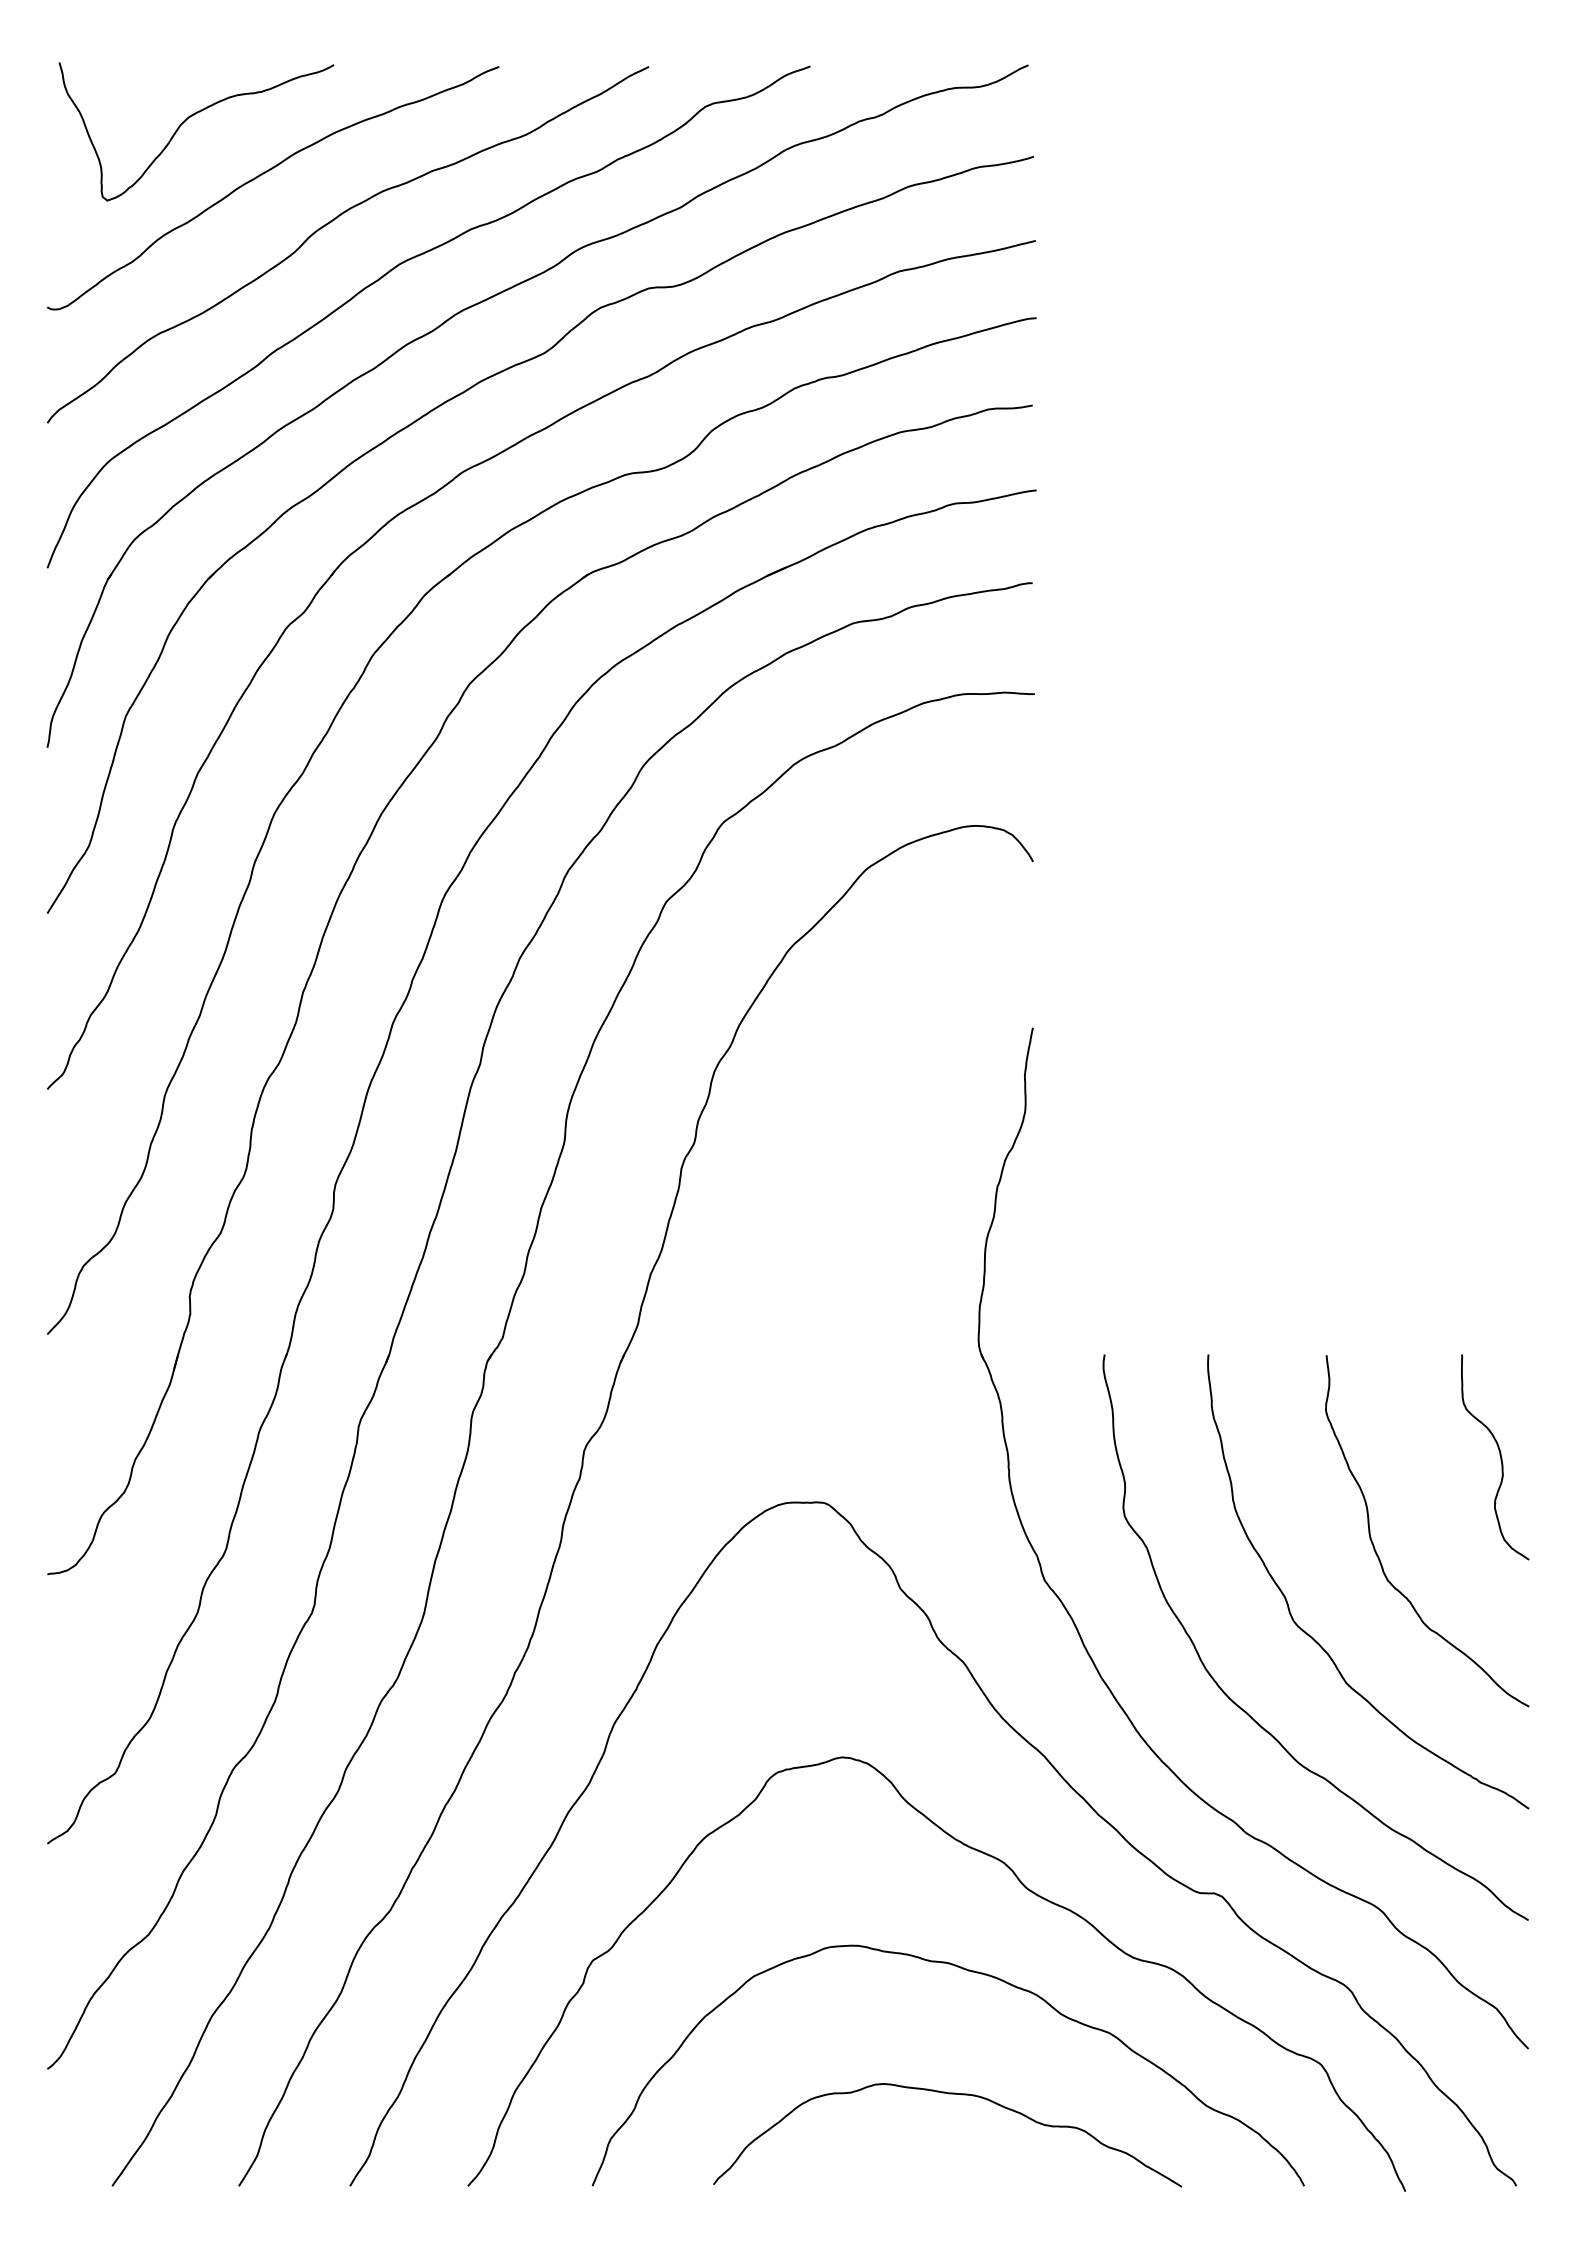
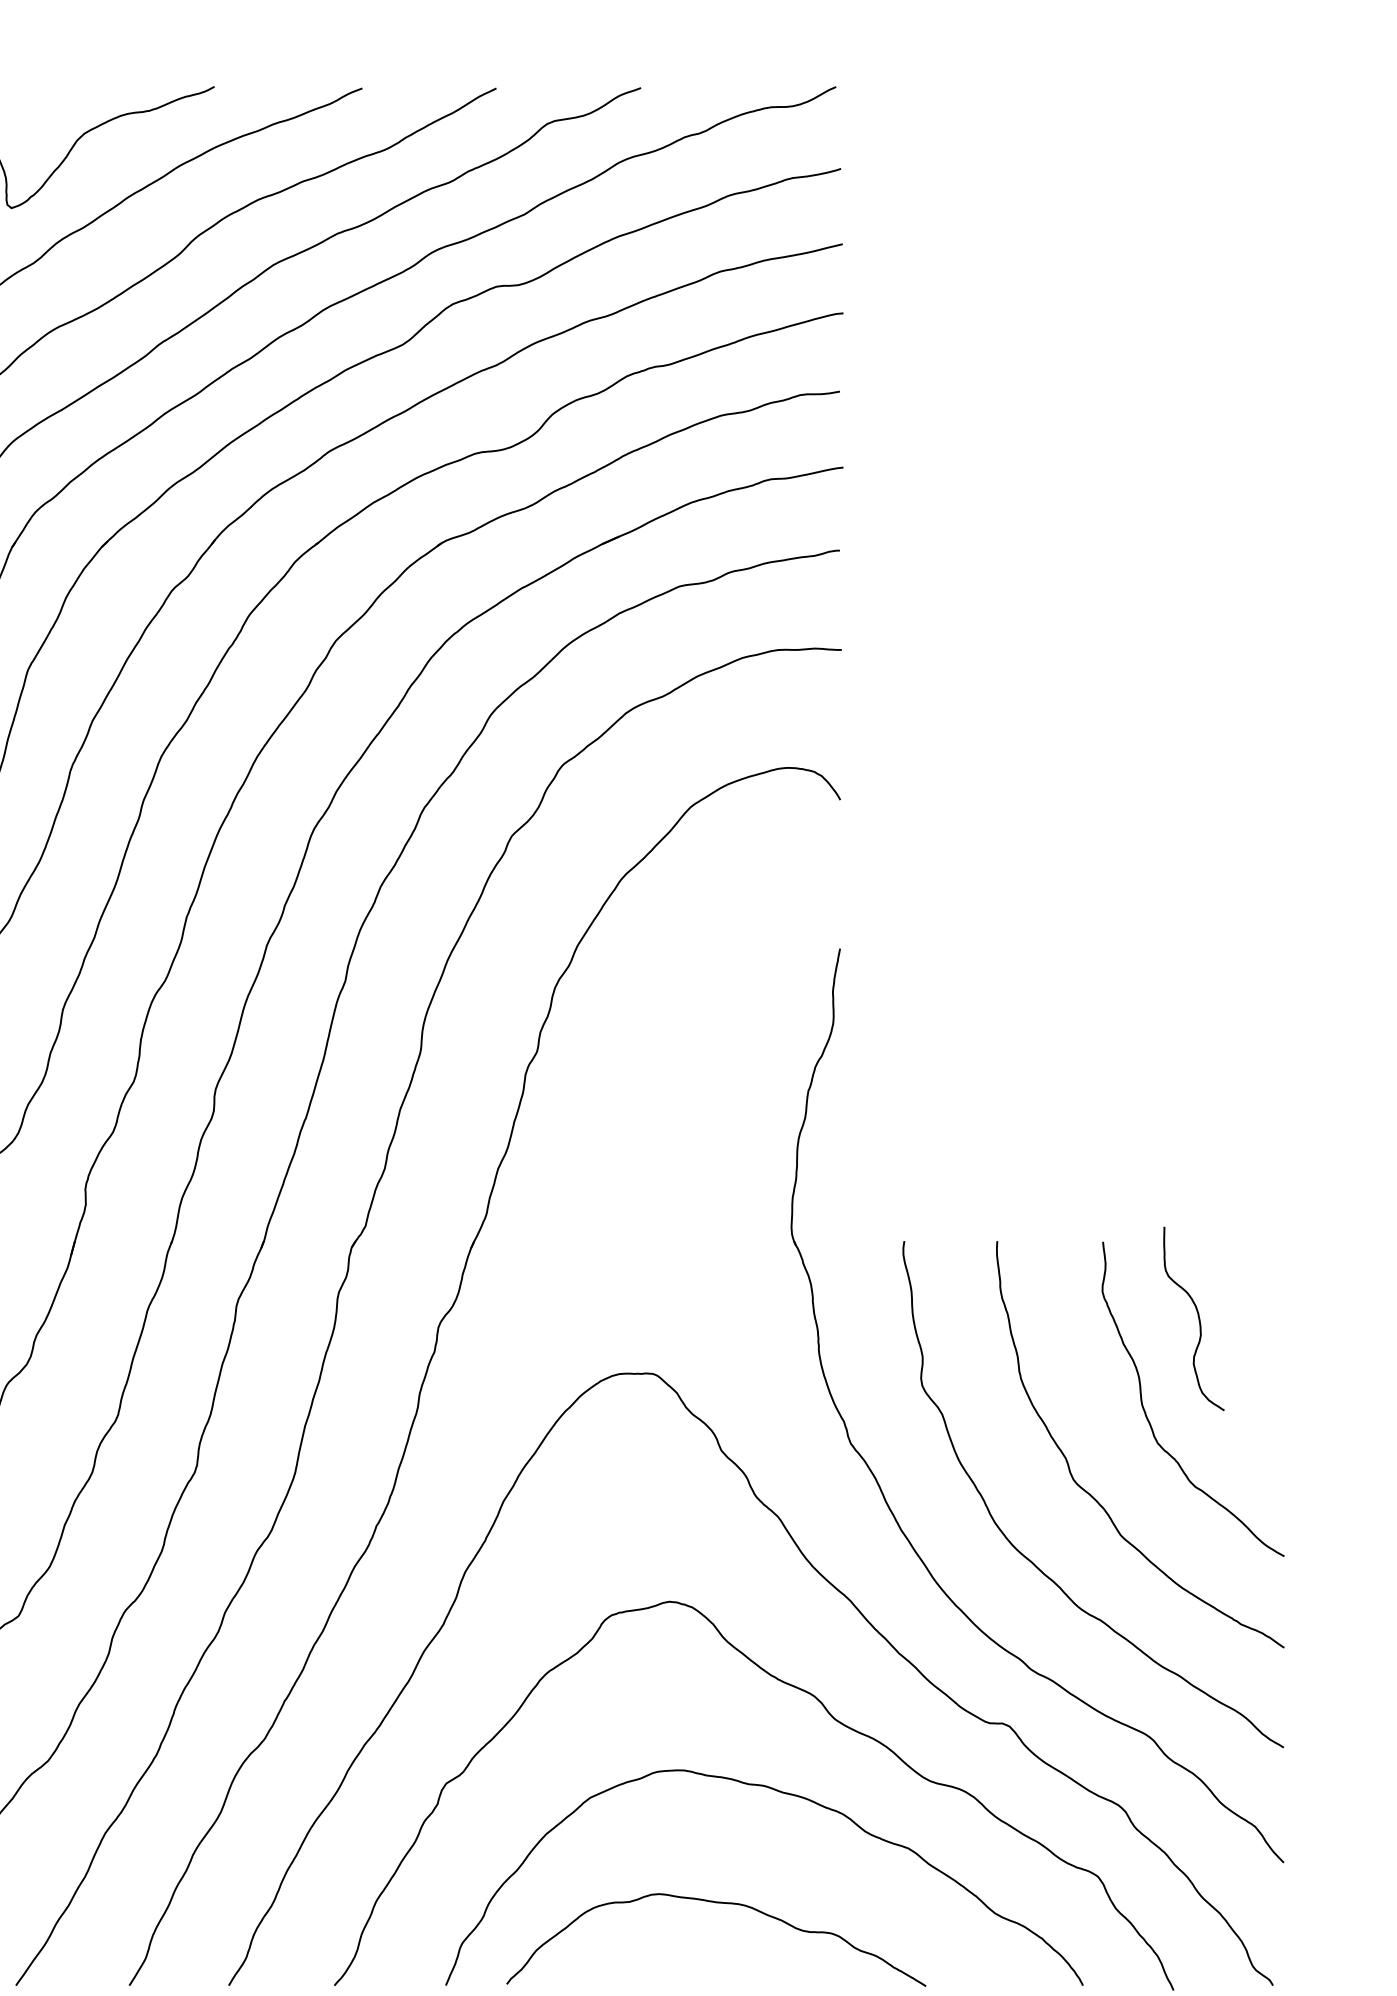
curve: (1499, 1455) -> (1197, 1317), moved
curve: (948, 2094) -> (717, 1903), moved

